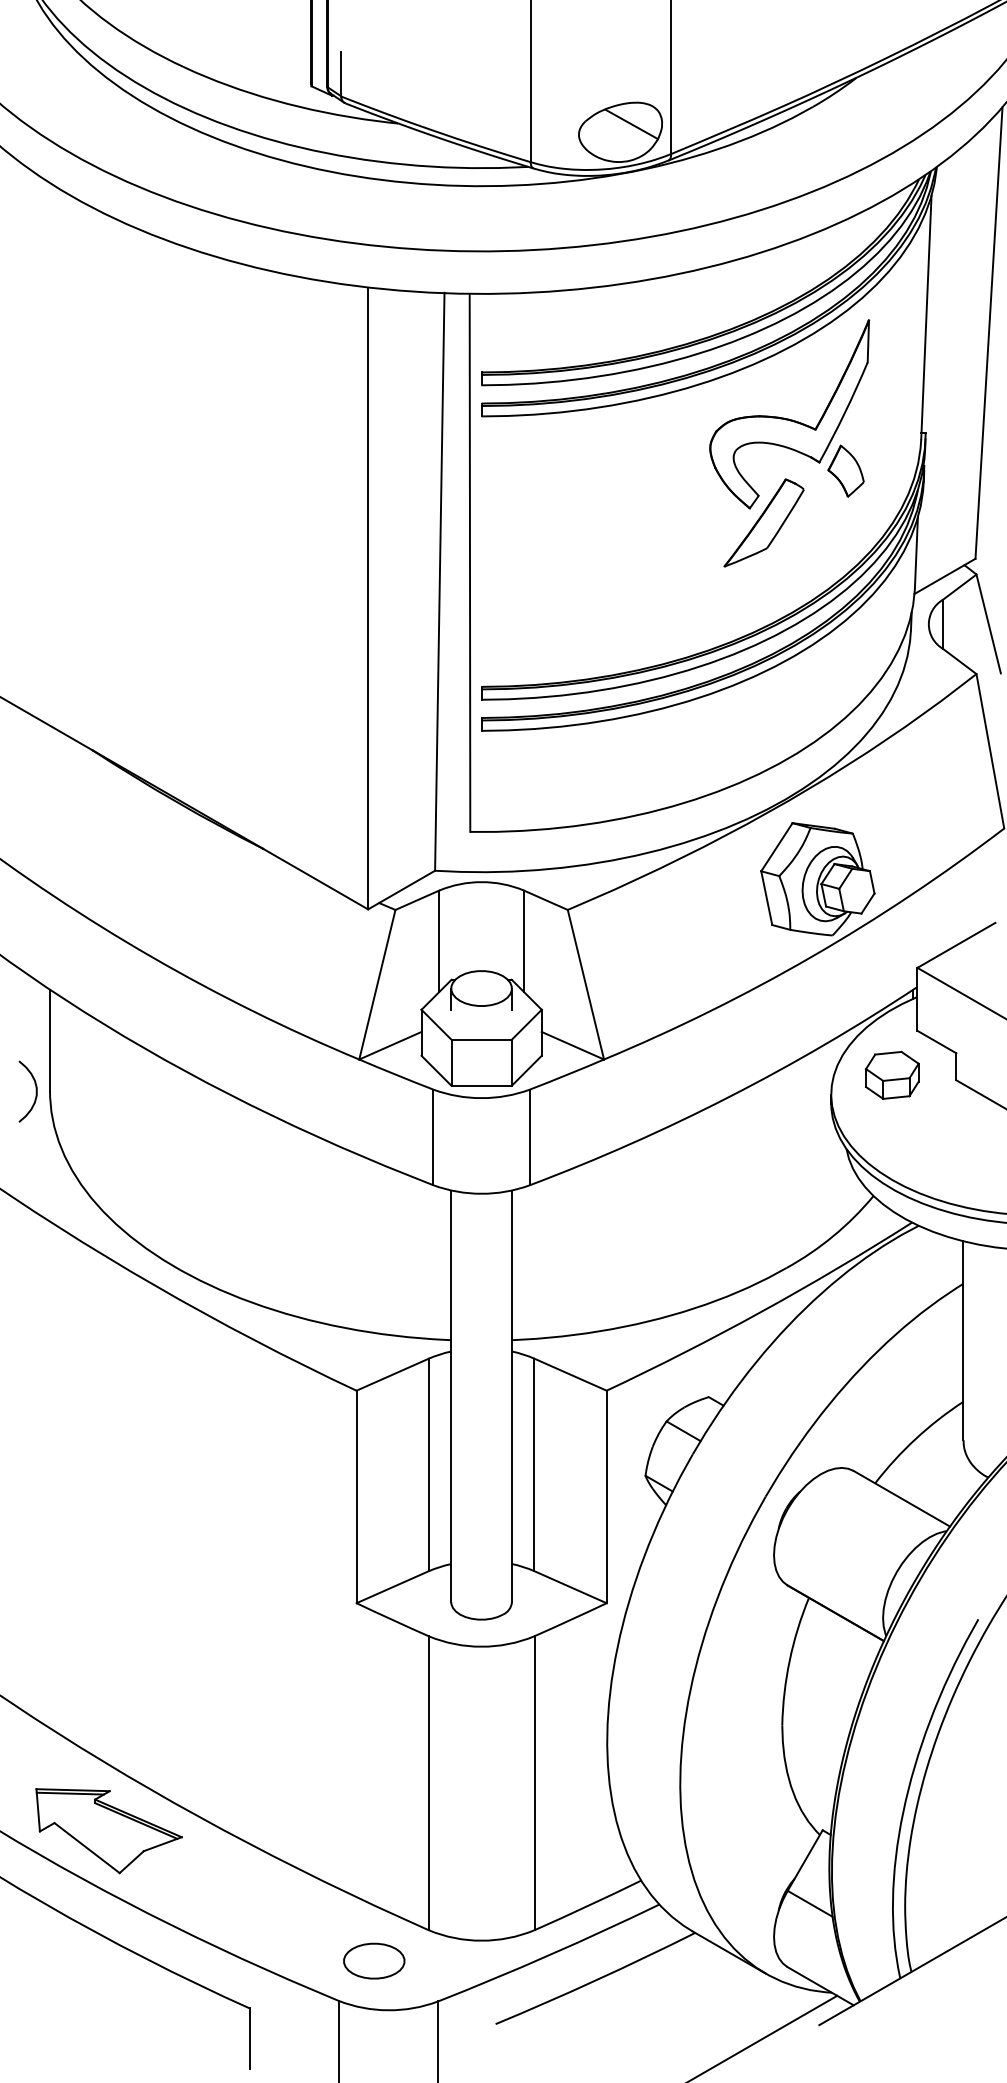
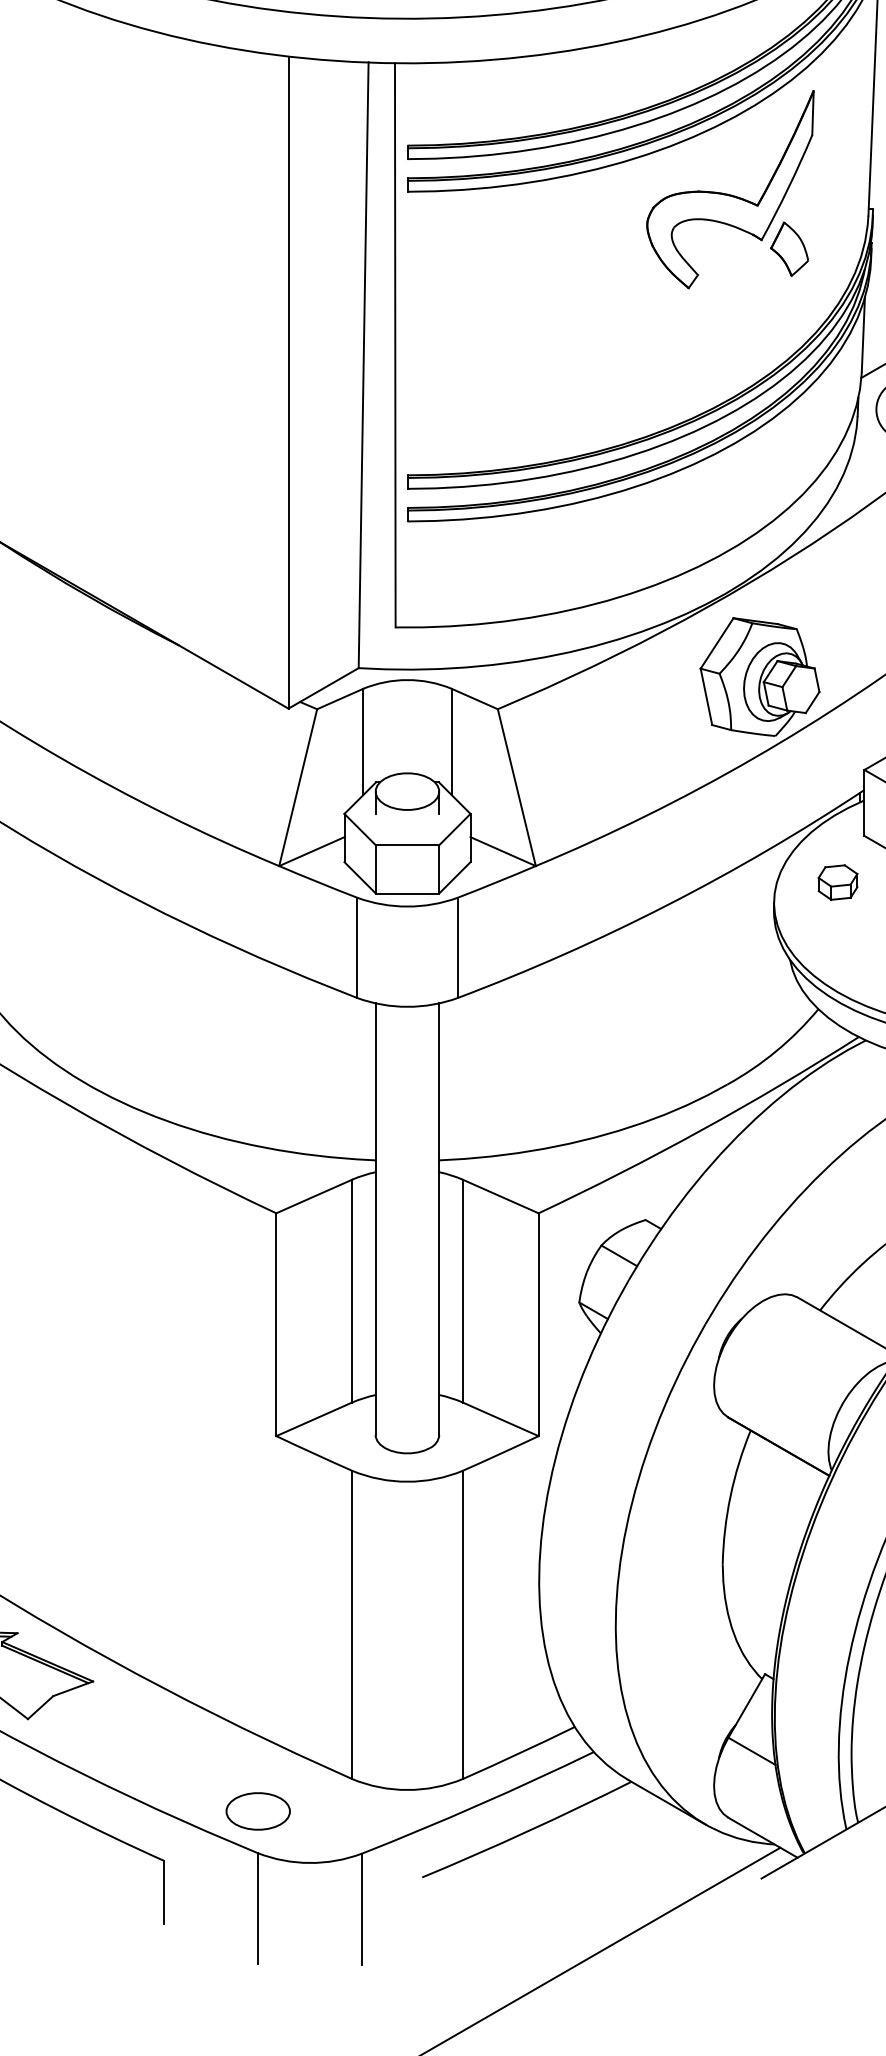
part: (763, 522) -> (703, 302), removed
part: (891, 1074) -> (837, 881), size x0.7
part: (374, 1960) -> (258, 1810), moved

